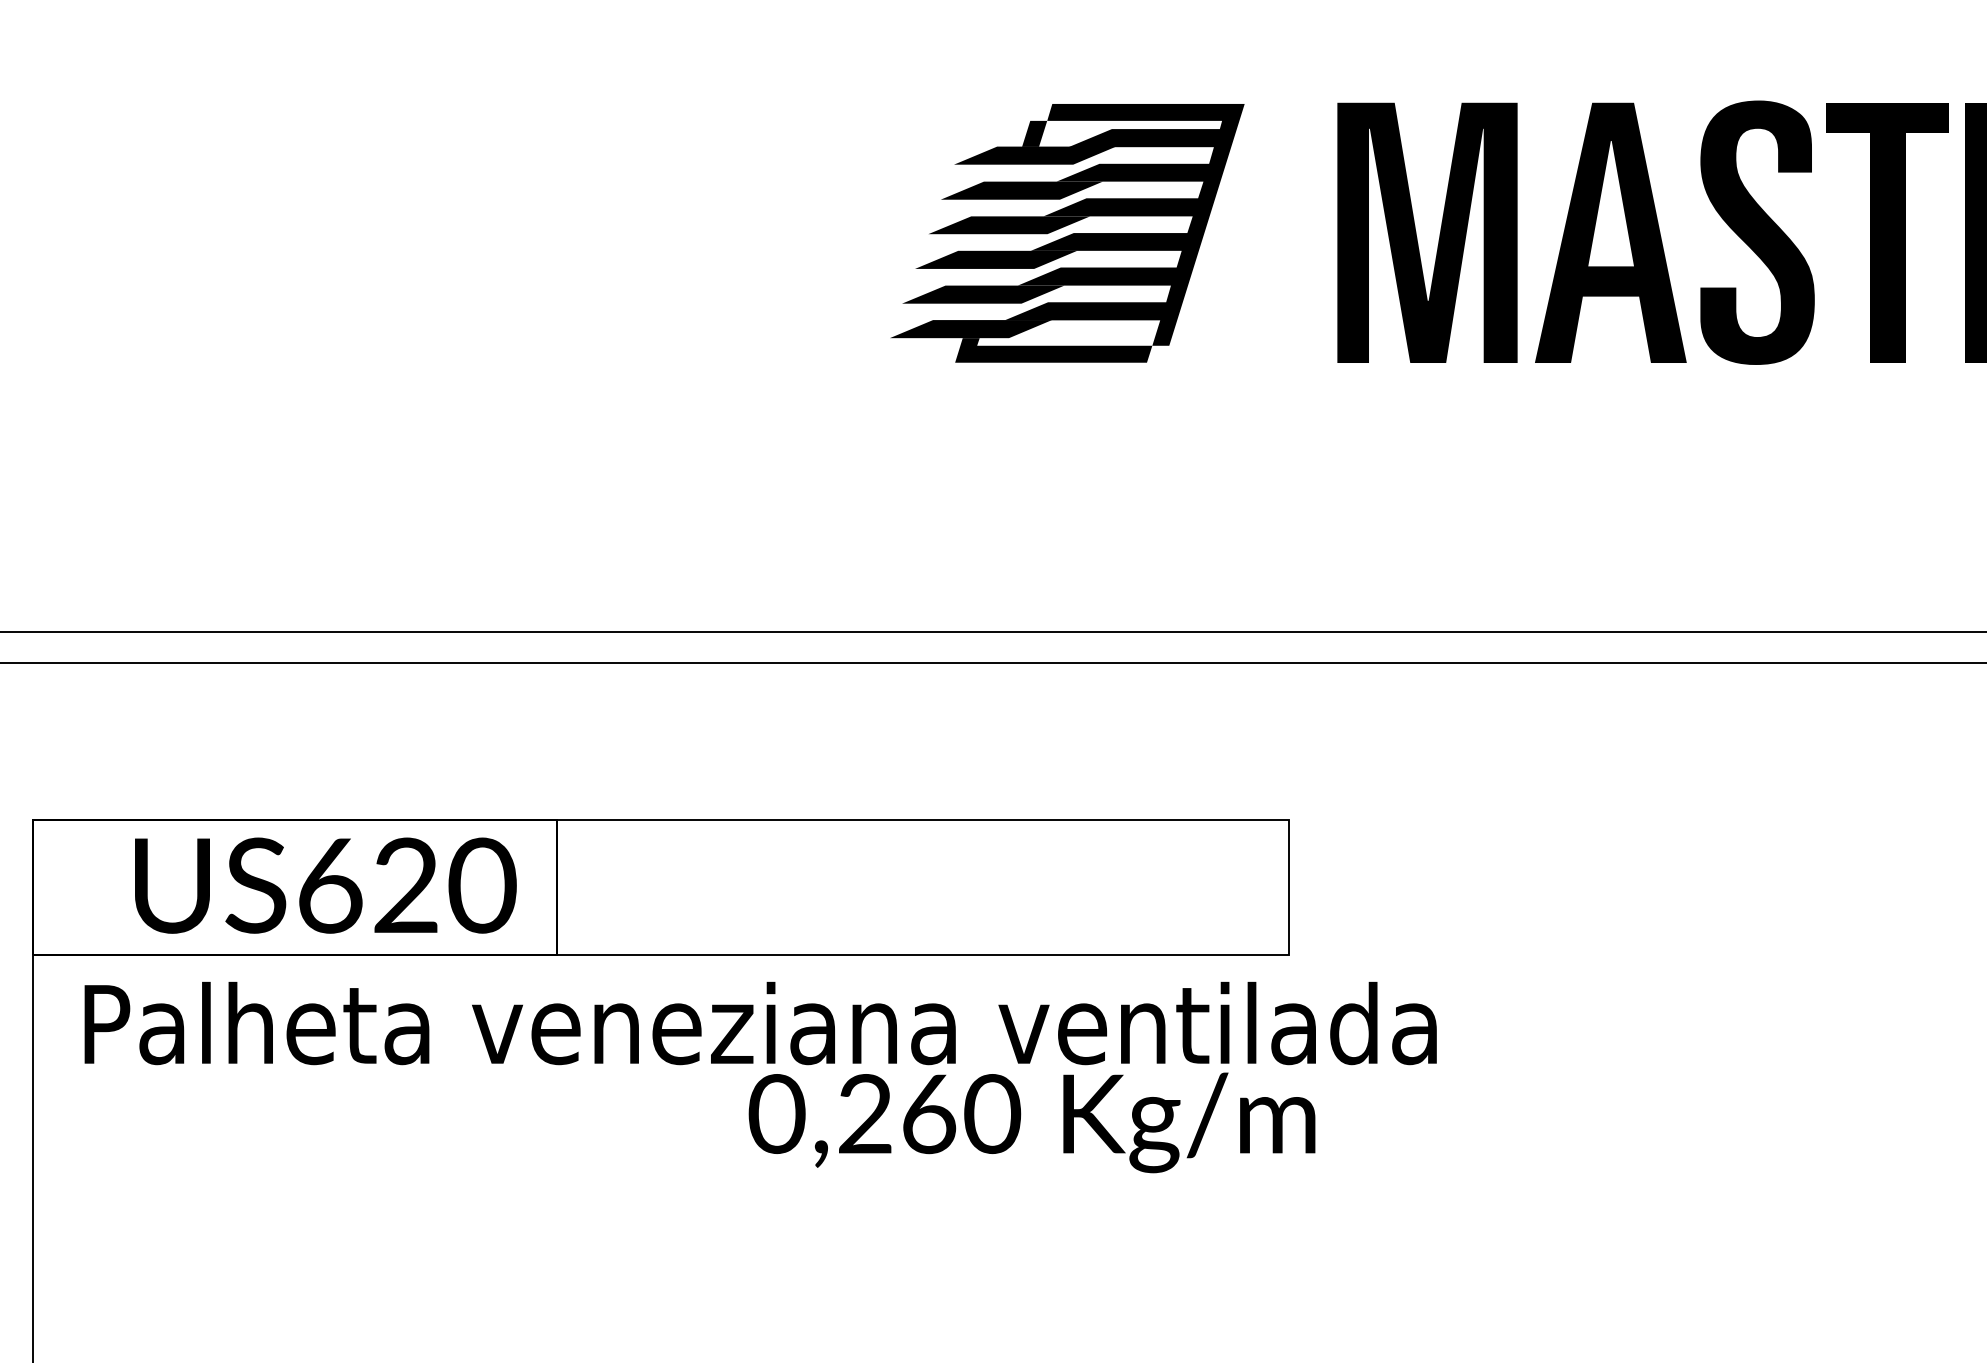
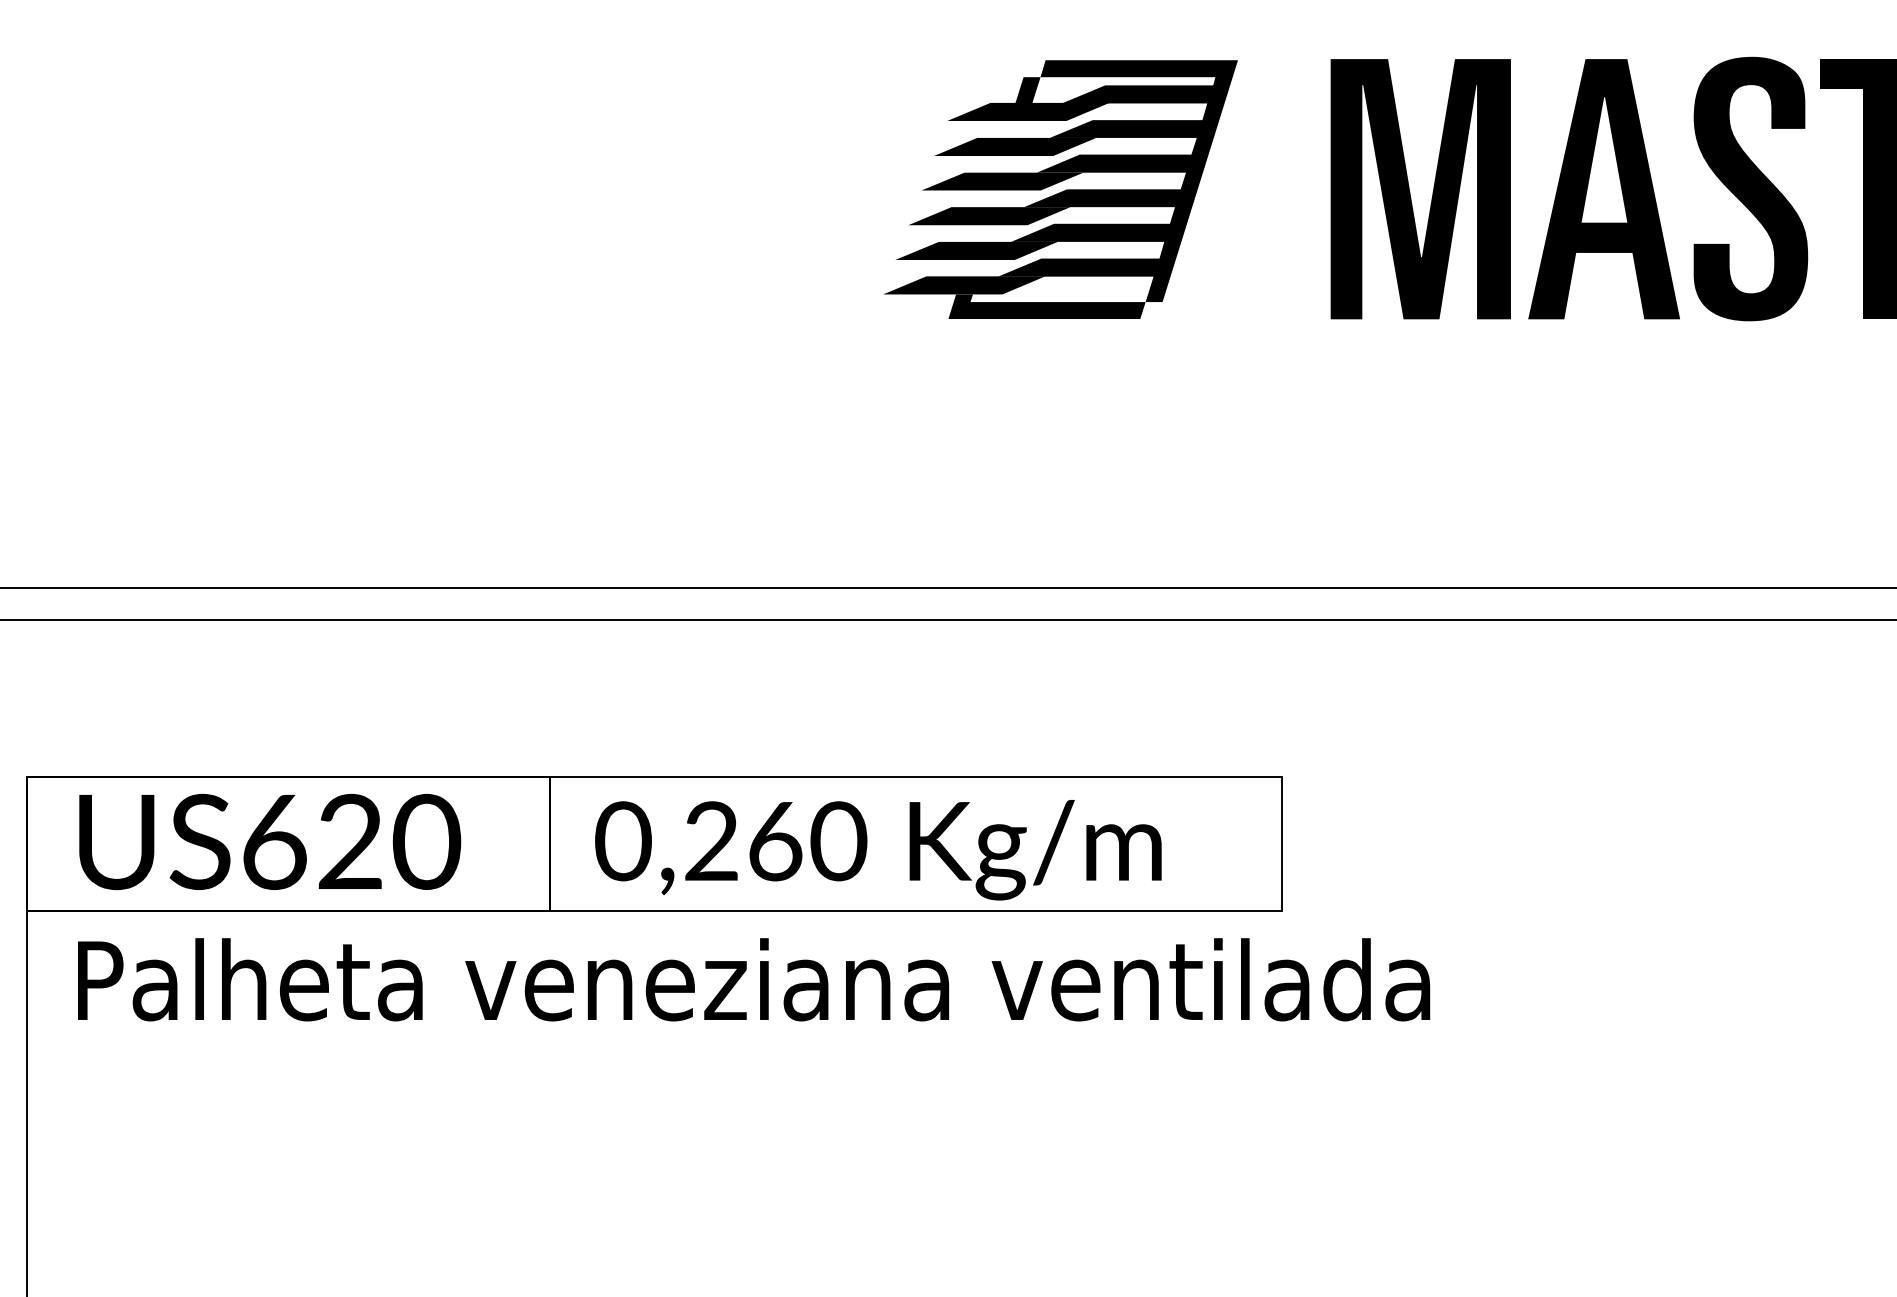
text: (325, 885) -> (269, 841), moved
text: (1031, 1122) -> (877, 849), moved

